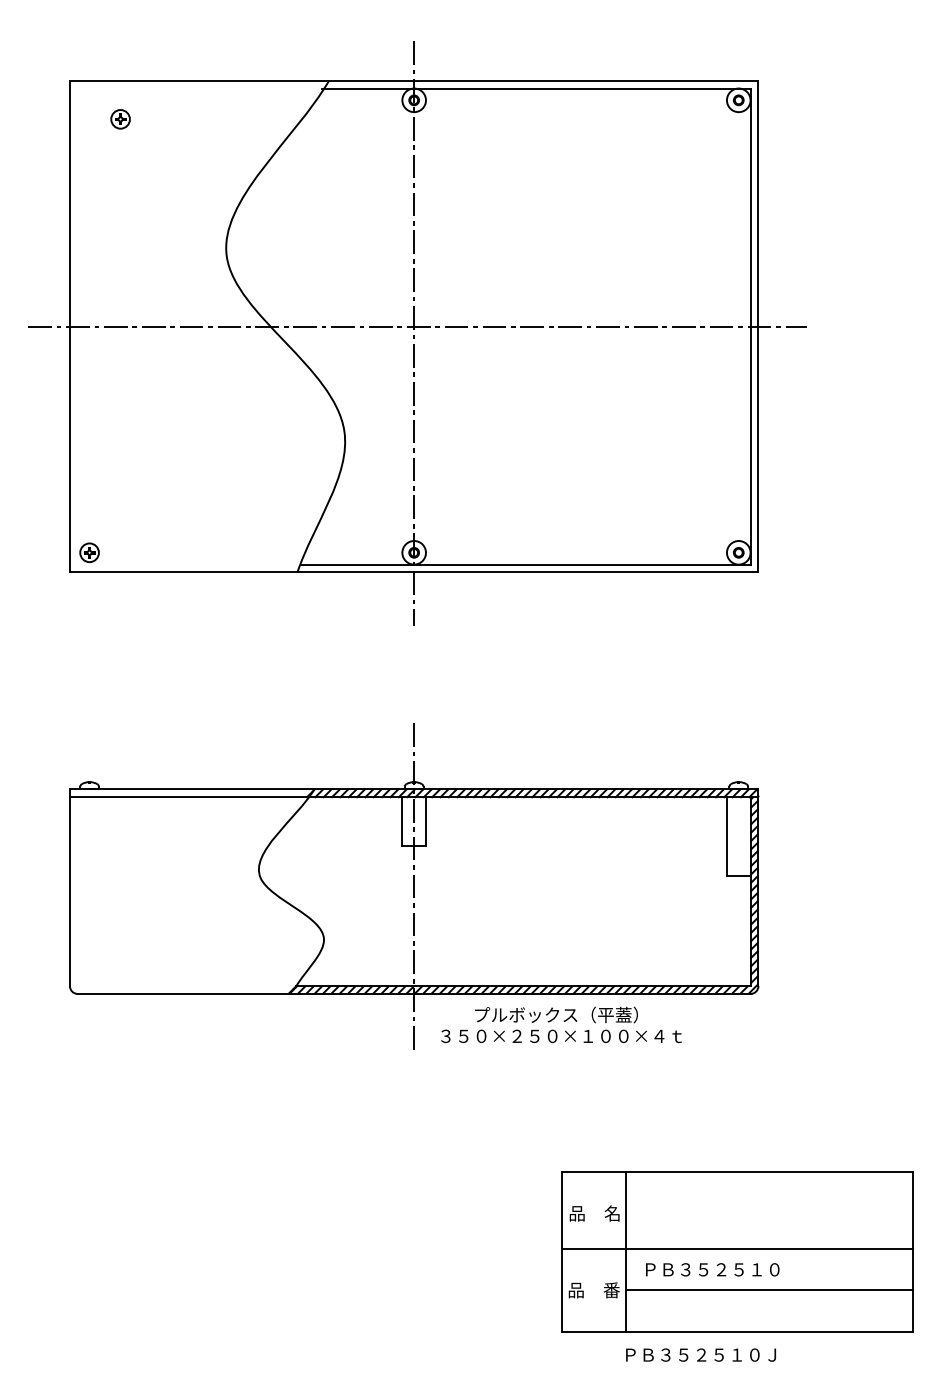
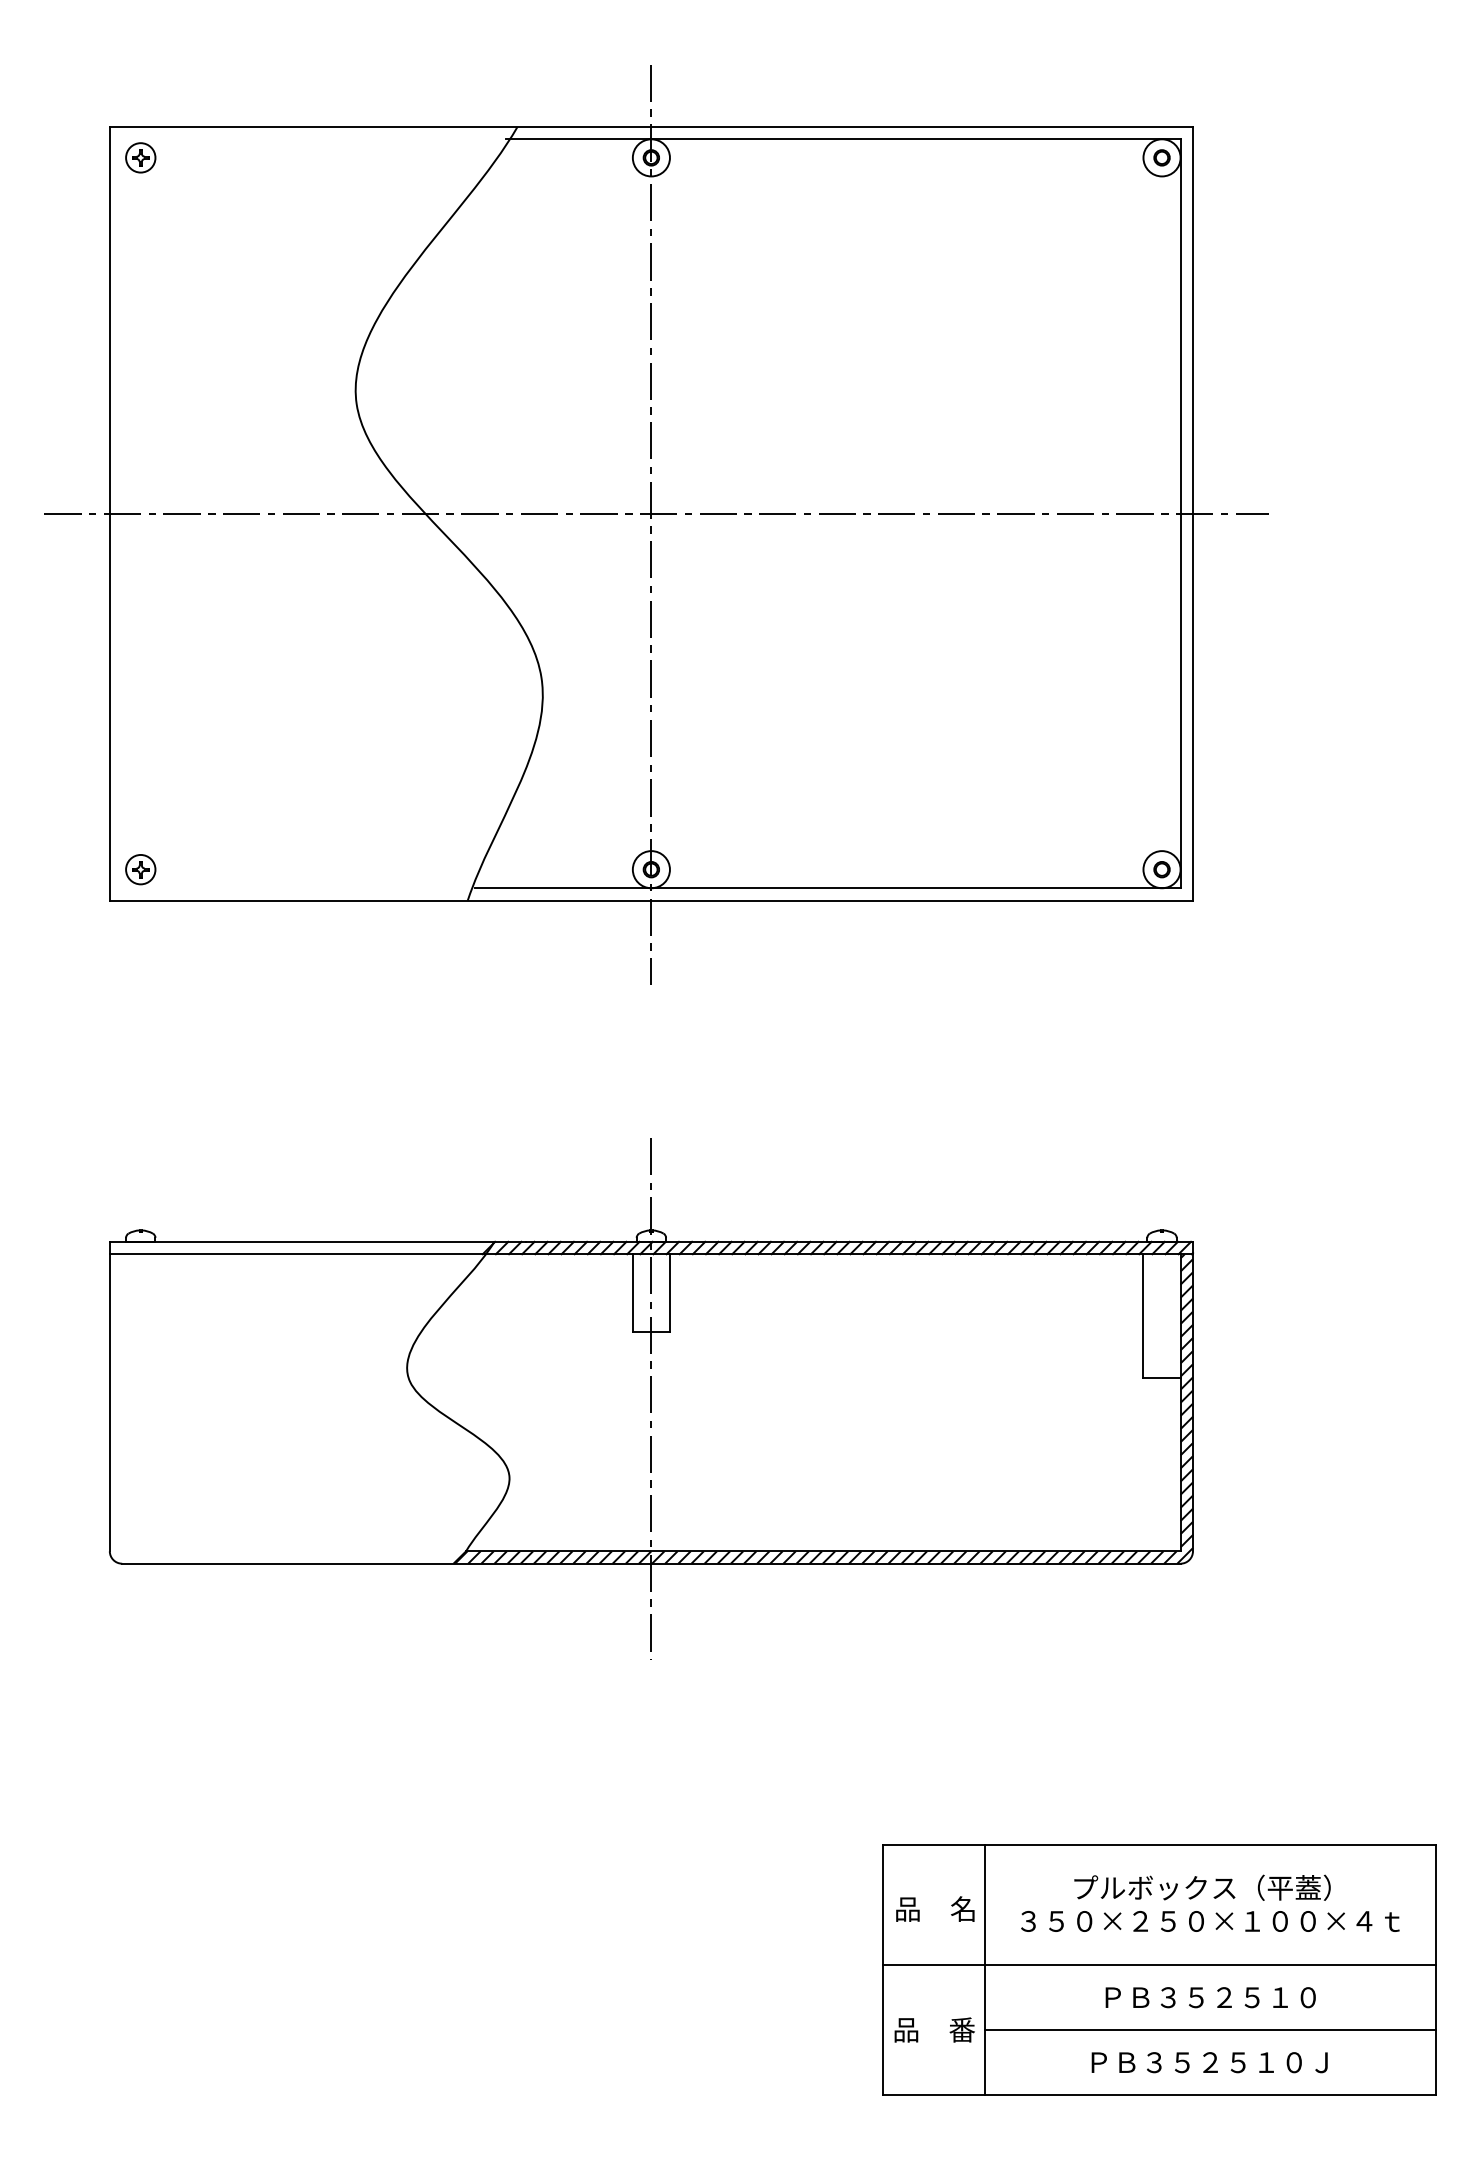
part: (120, 119) -> (140, 158), moved
text: (561, 1024) -> (1210, 1902), moved
text: (712, 1269) -> (1210, 1997), moved
text: (700, 1354) -> (1208, 2061), moved

